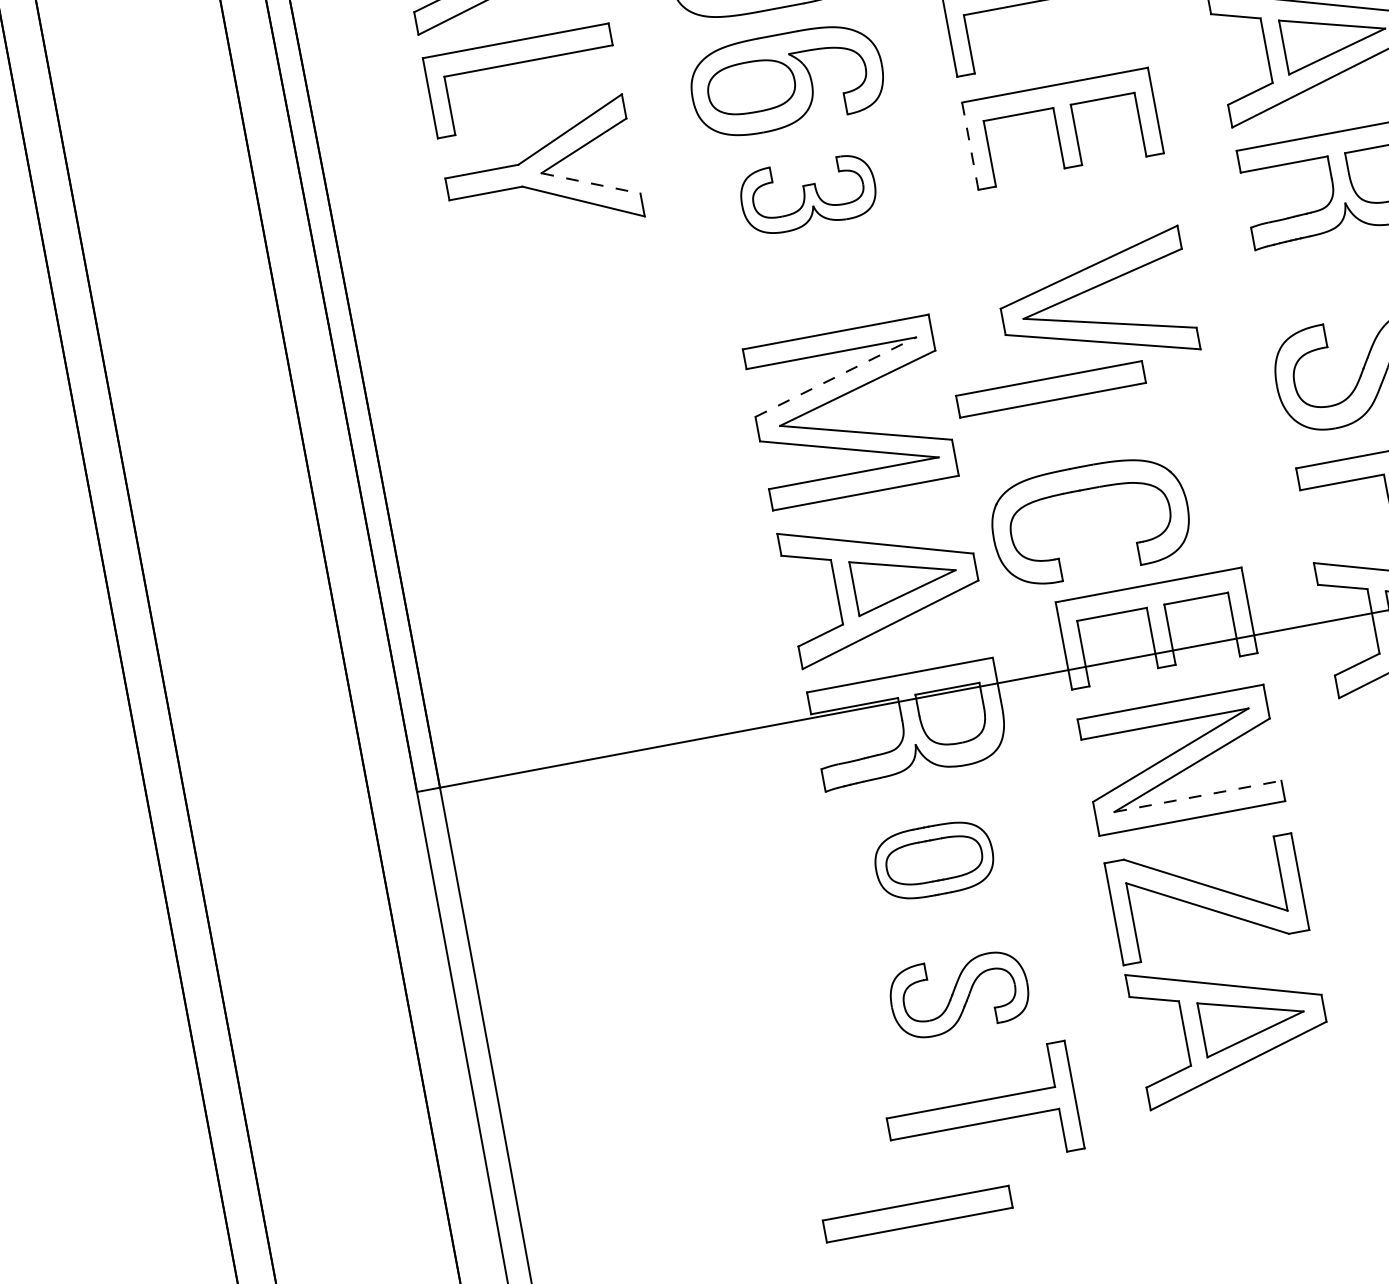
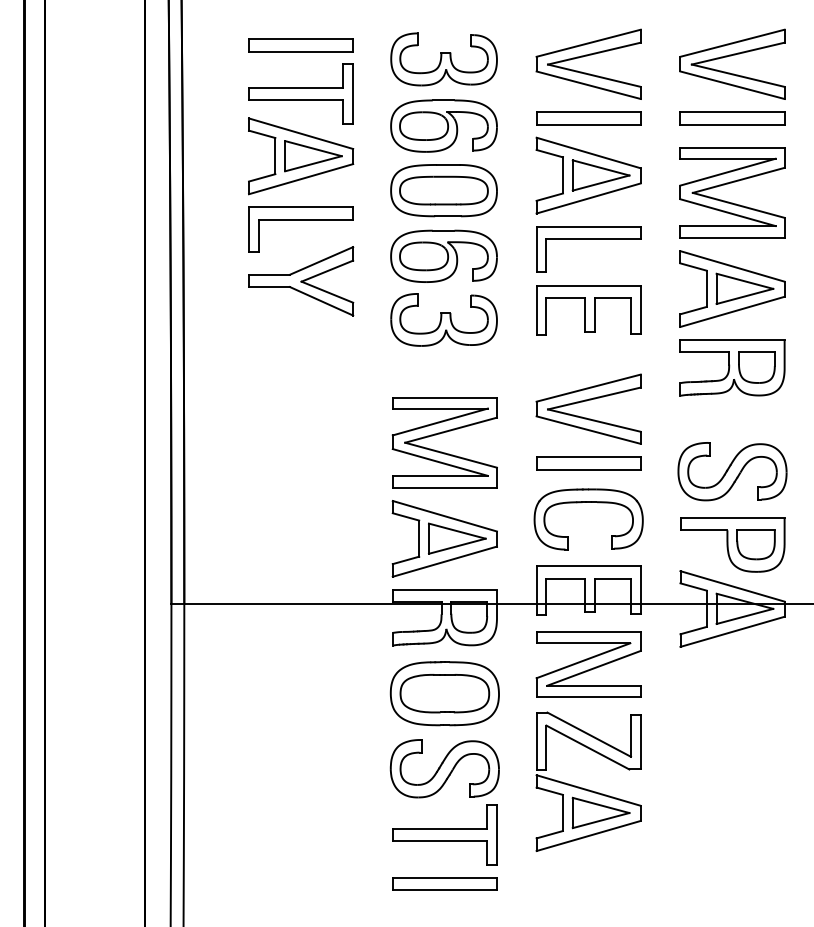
line: (970, 146) -> (536, 310), dashed -> solid
line: (591, 183) -> (327, 292), dashed -> solid
part: (807, 193) -> (443, 319), size x1.43
line: (835, 376) -> (440, 421), dashed -> solid
part: (1050, 389) -> (588, 463), moved
part: (1084, 490) -> (588, 502), moved
line: (1198, 795) -> (594, 685), dashed -> solid
part: (933, 860) -> (444, 693), size x1.67
part: (958, 993) -> (444, 768), size x1.43
part: (916, 1213) -> (444, 883), moved

